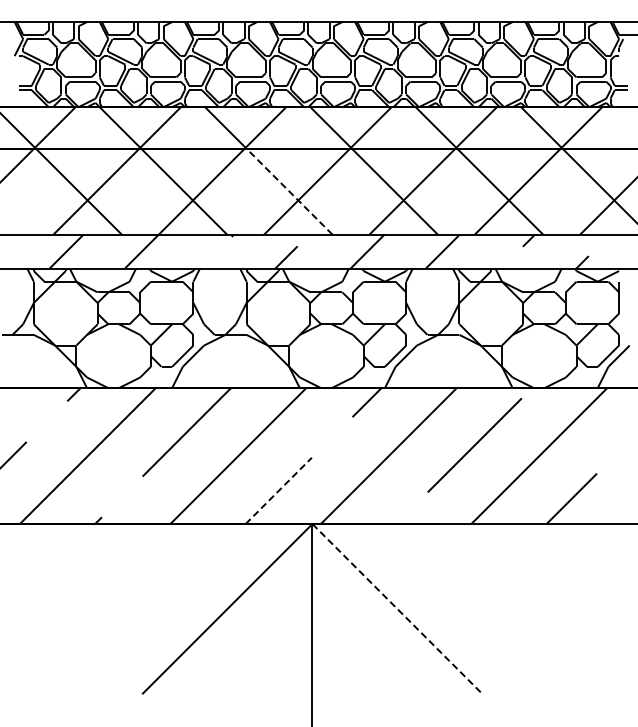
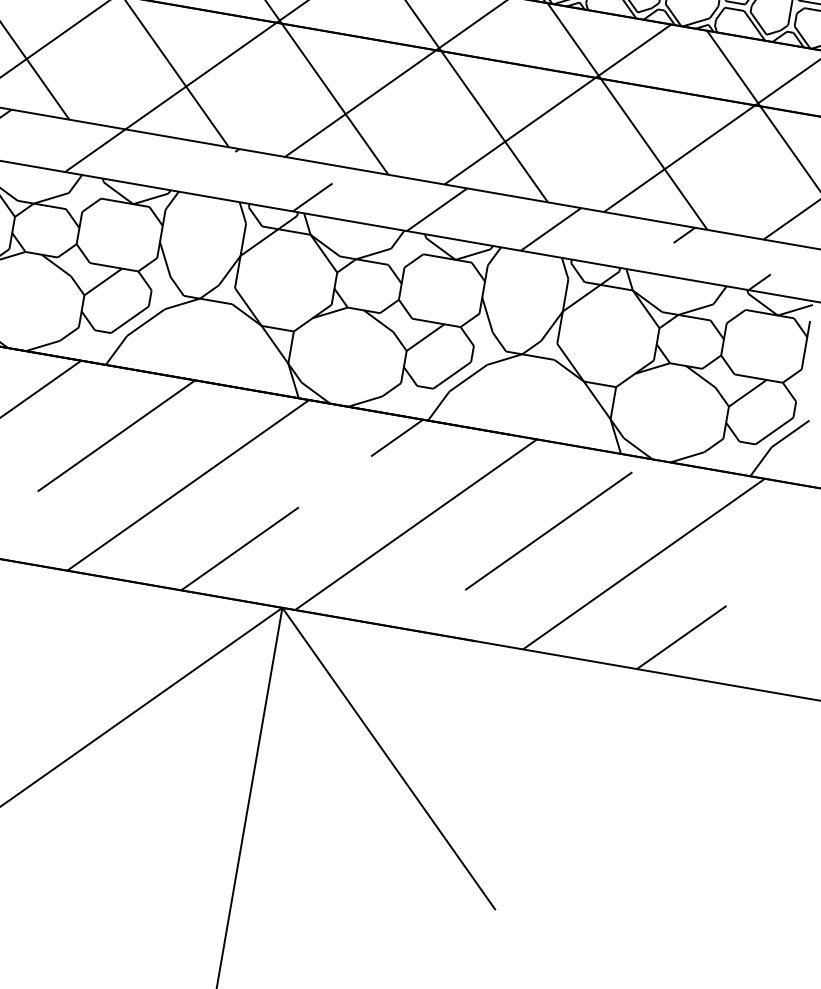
line: (289, 191) -> (334, 98), dashed -> solid
line: (278, 490) -> (239, 548), dashed -> solid
line: (397, 609) -> (388, 759), dashed -> solid

